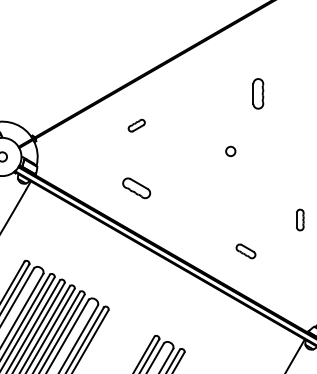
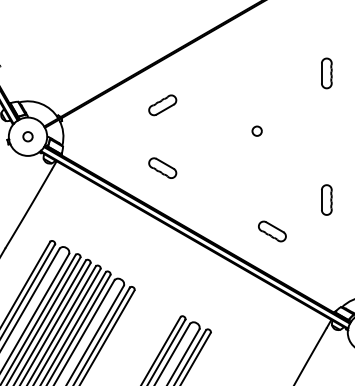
part: (258, 93) -> (326, 73), moved
part: (136, 125) -> (162, 105), size x1.67
part: (299, 219) -> (326, 199), size x1.43
part: (246, 251) -> (272, 231), size x1.43

